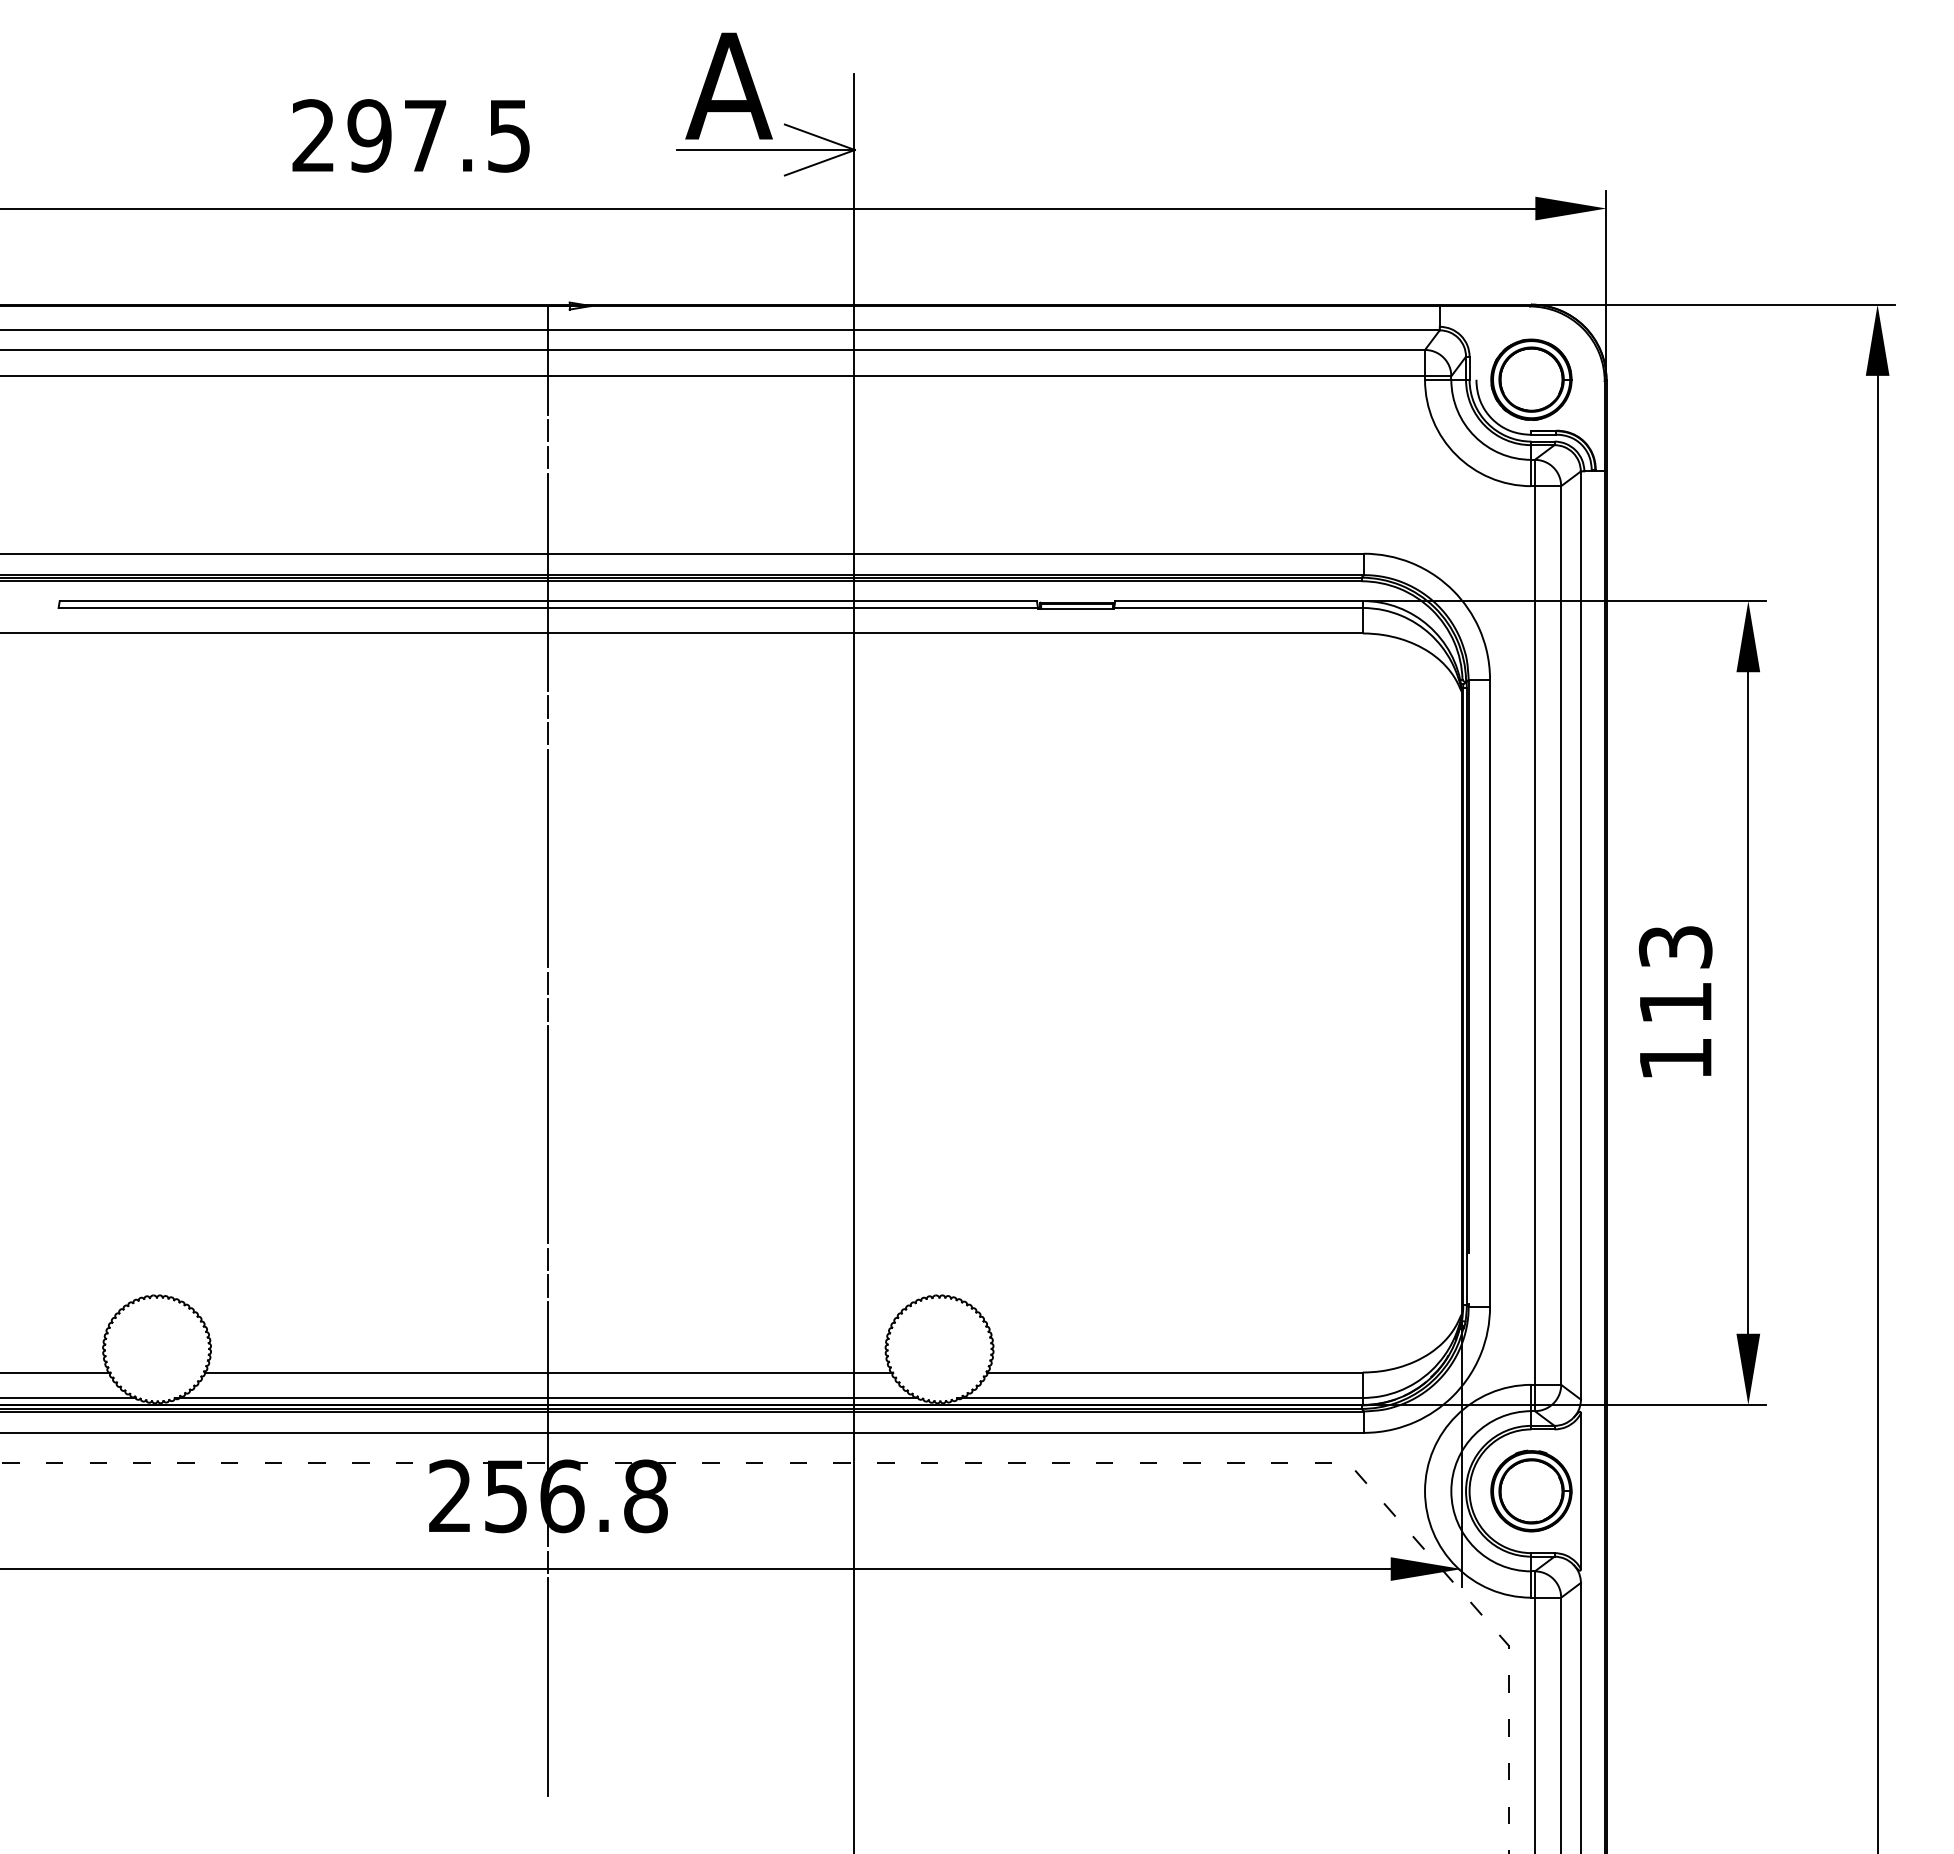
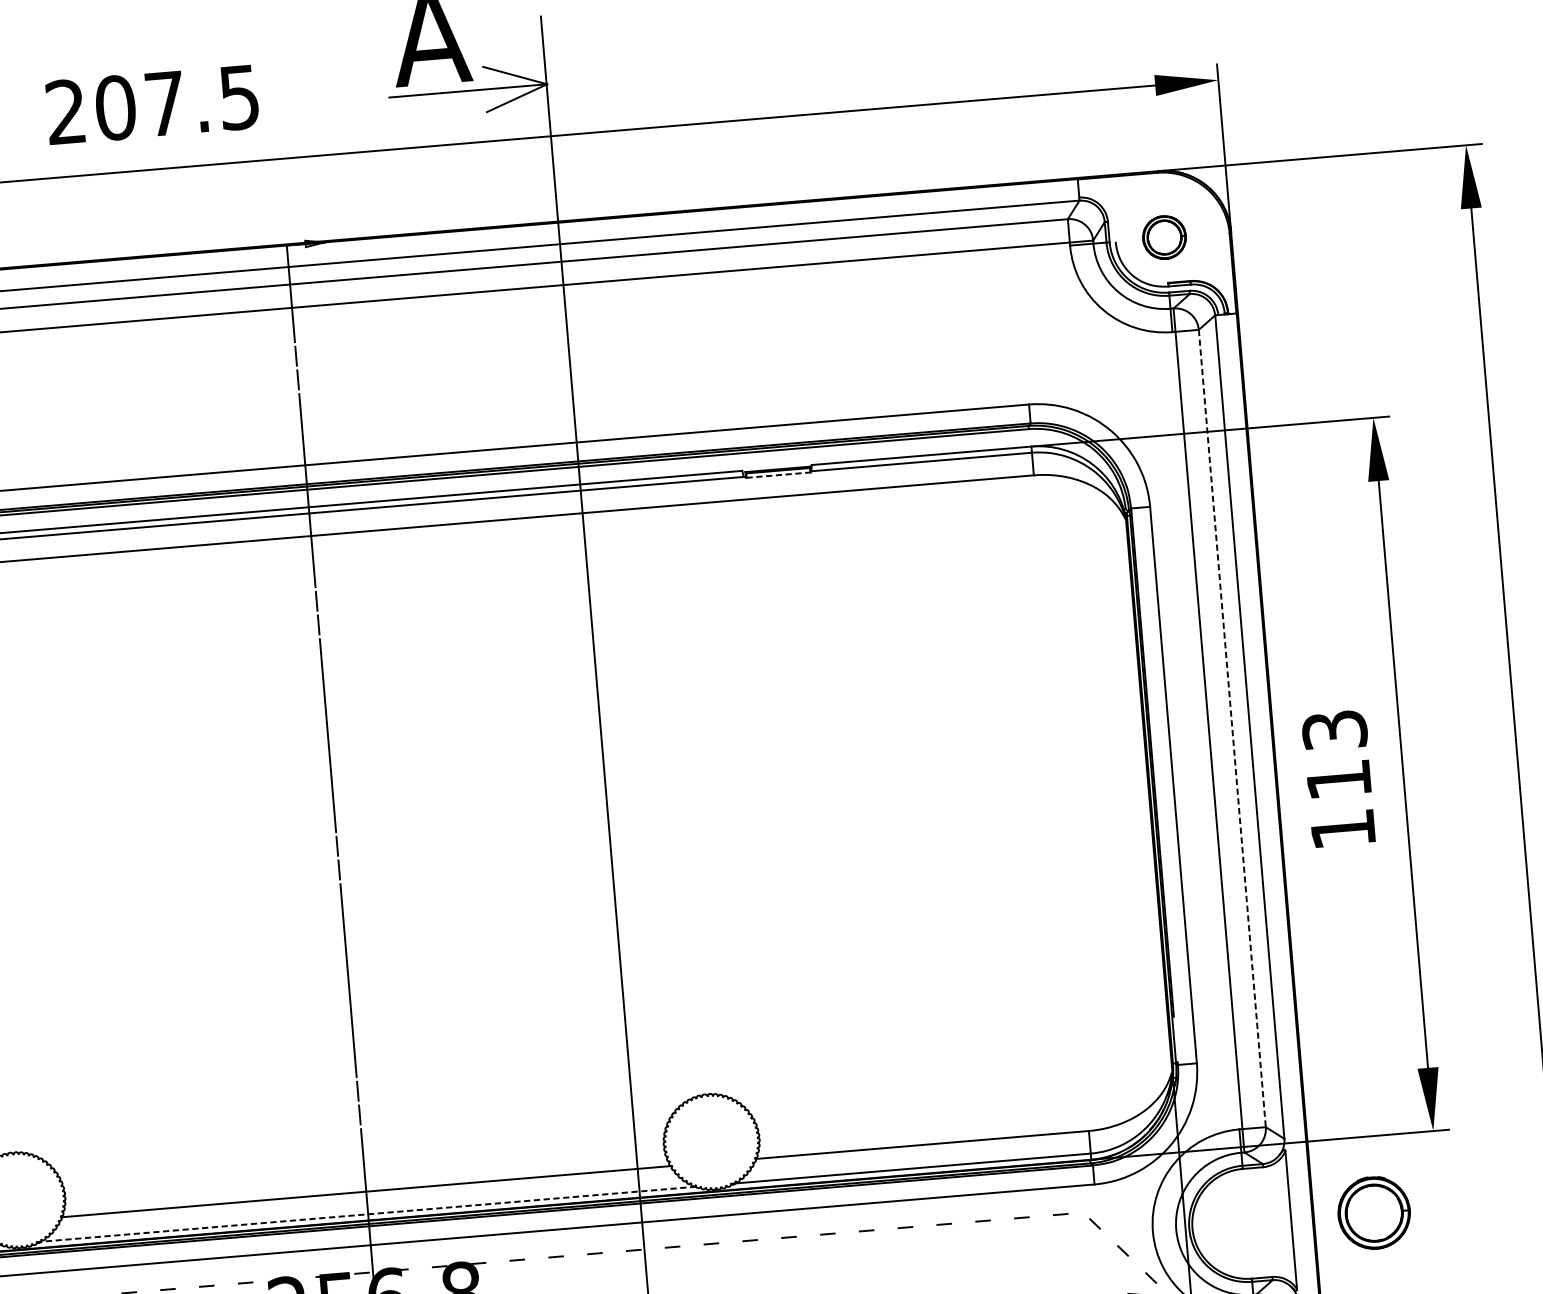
text: (369, 135) -> (115, 107), 297.5 -> 207.5
part: (1531, 379) -> (1164, 237), size x0.6
line: (1076, 609) -> (778, 475), solid -> dashed
line: (1561, 936) -> (1232, 729), solid -> dashed
line: (546, 1397) -> (366, 1213), solid -> dashed
part: (1531, 1490) -> (1374, 1212), moved

